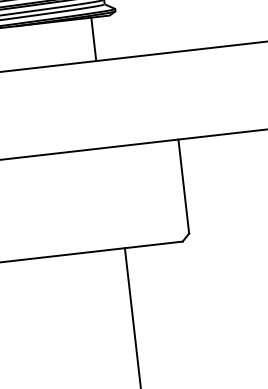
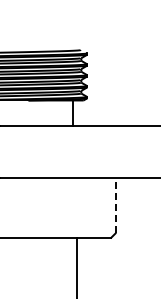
line: (183, 186) -> (115, 205), solid -> dashed

